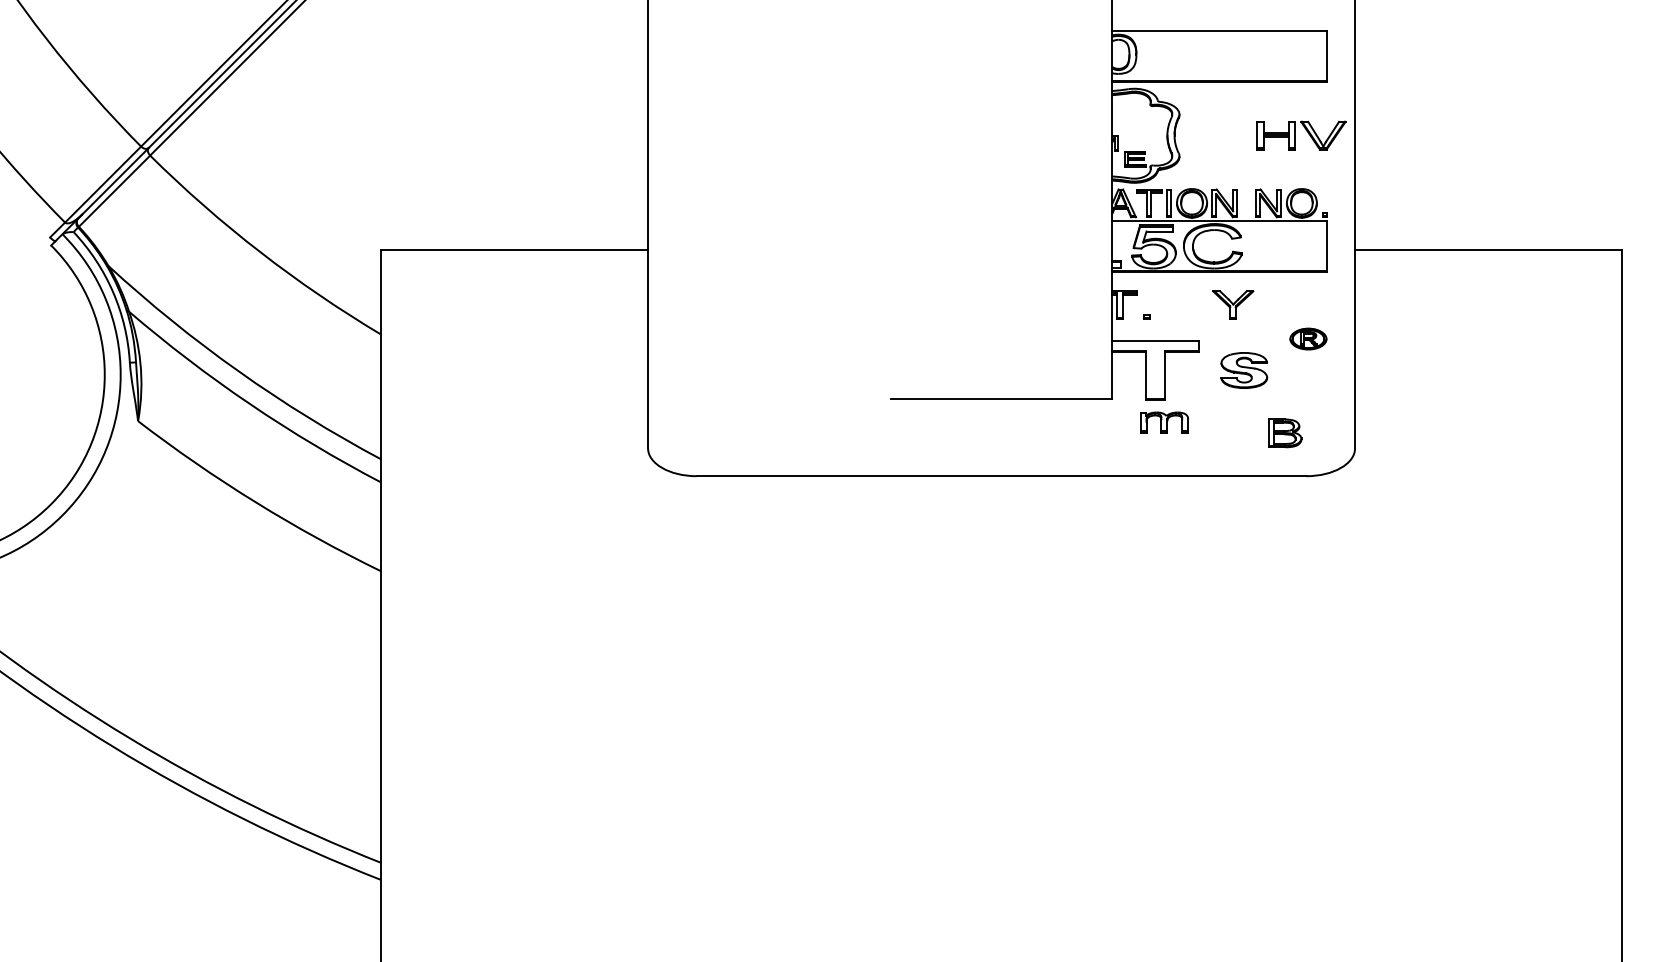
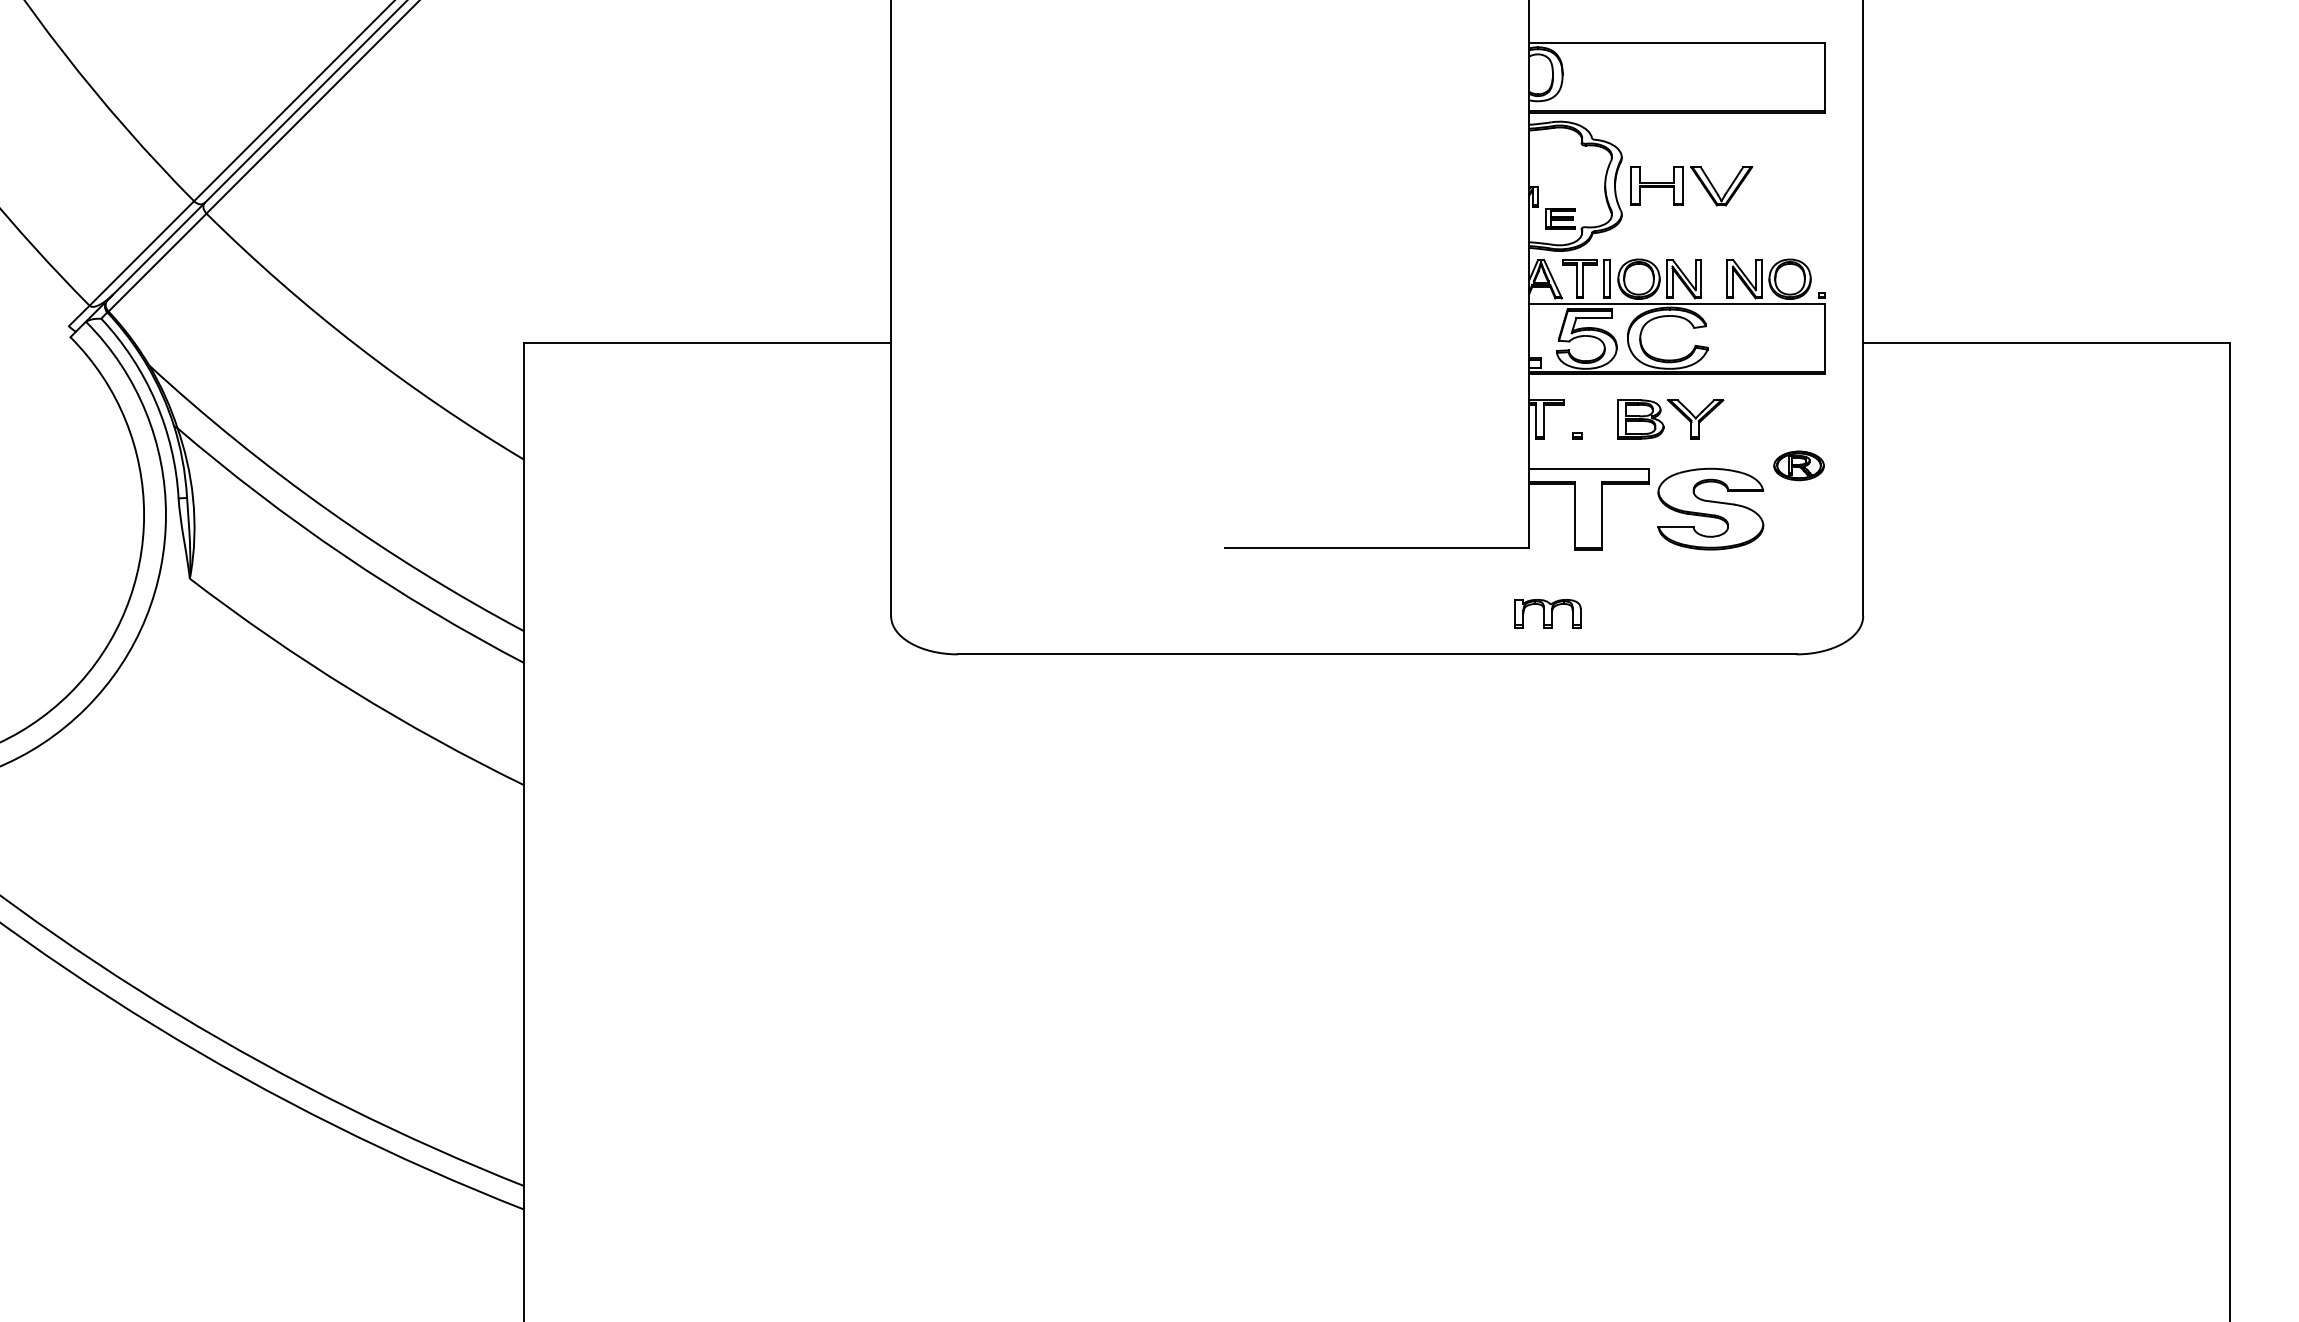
part: (1295, 135) -> (1683, 186), moved
part: (1244, 370) -> (1710, 508), size x1.67
part: (1164, 422) -> (1547, 613), moved
part: (1284, 433) -> (1640, 419), moved

